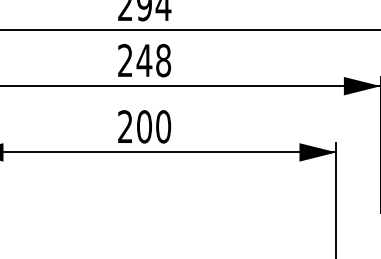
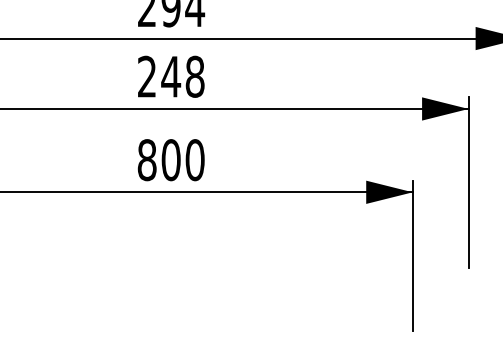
text: (124, 127) -> (146, 160), 200 -> 800

